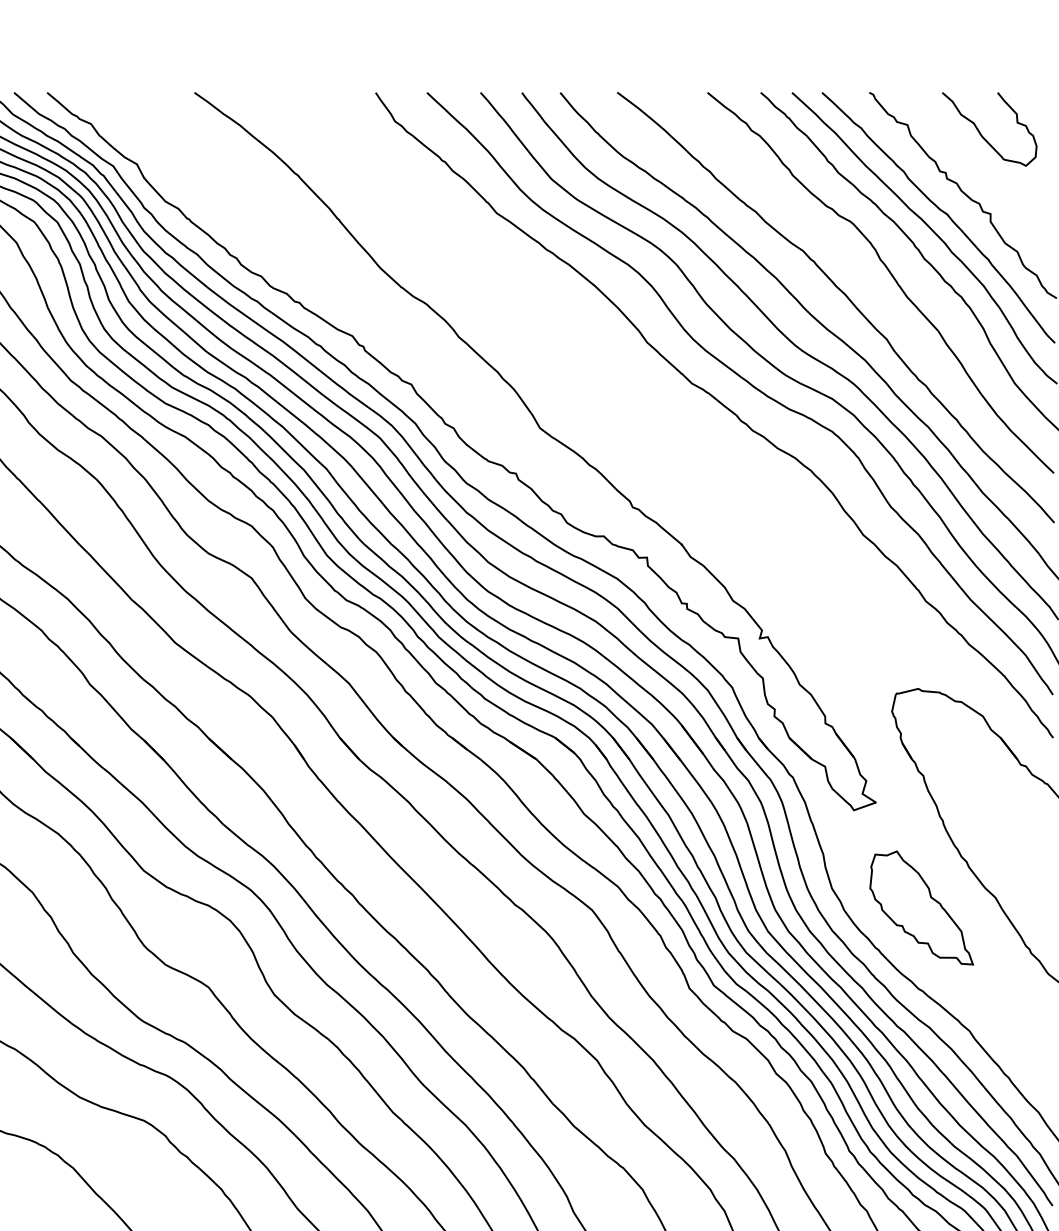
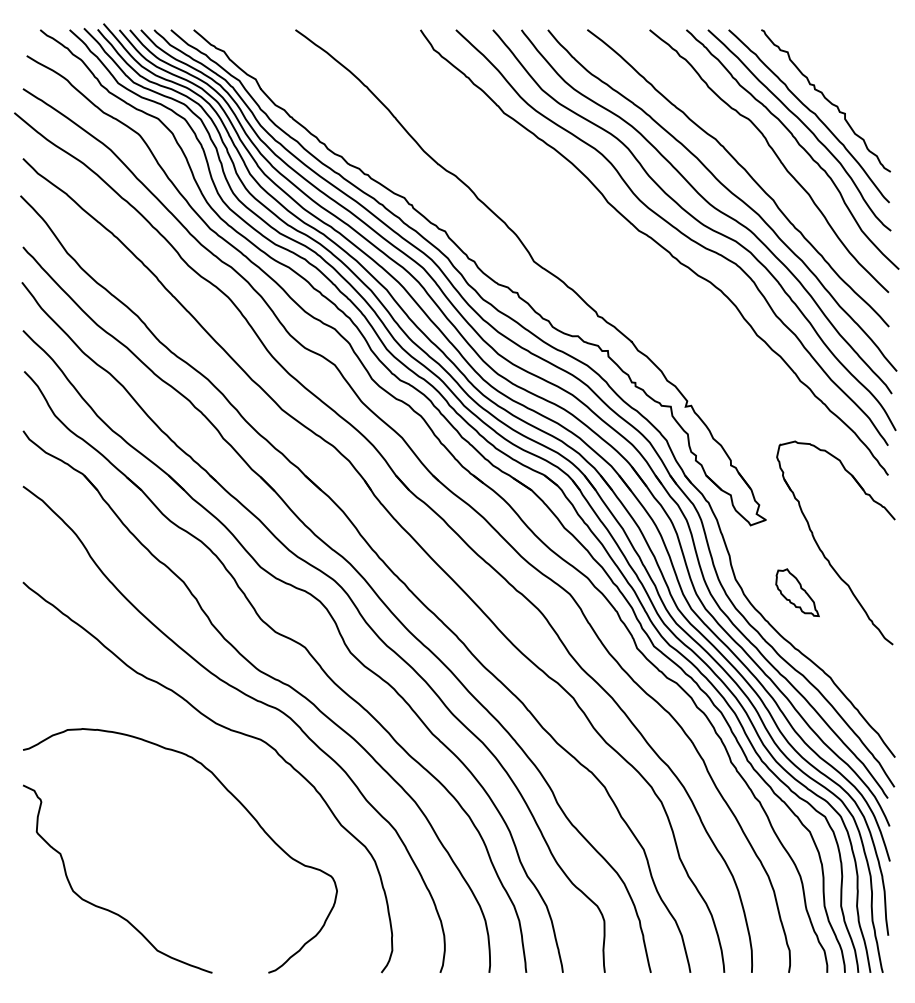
curve: (982, 134) -> (839, 58), removed
part: (921, 907) -> (797, 592), size x0.6

